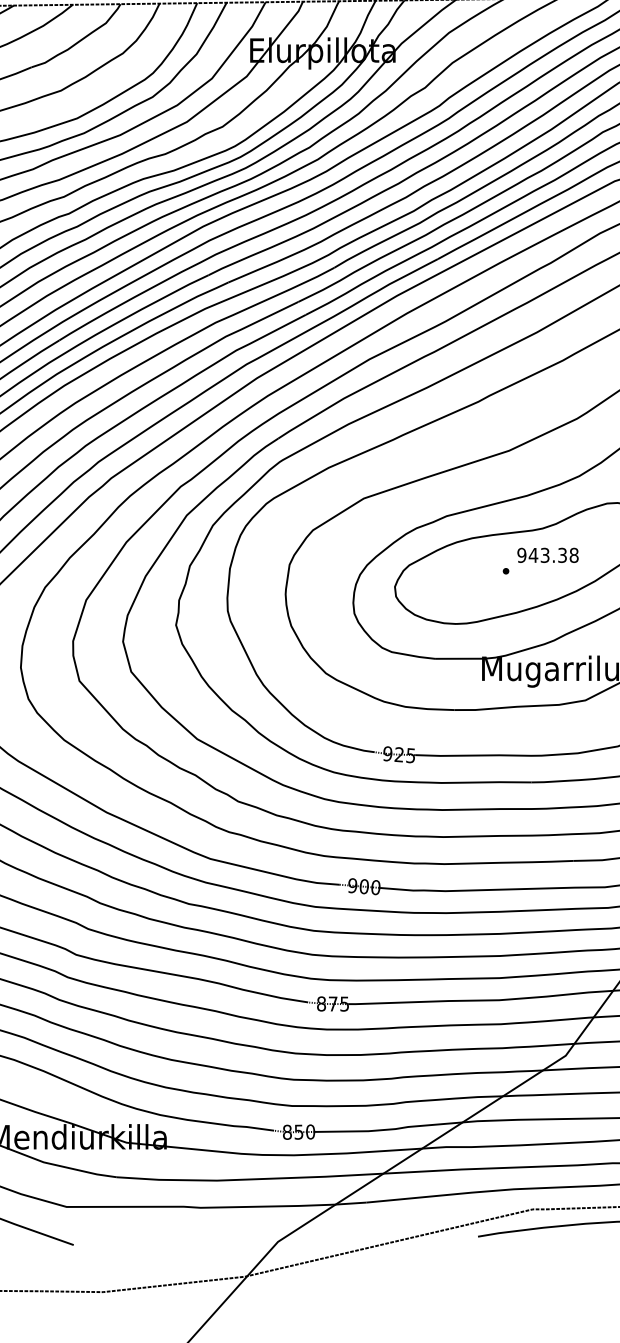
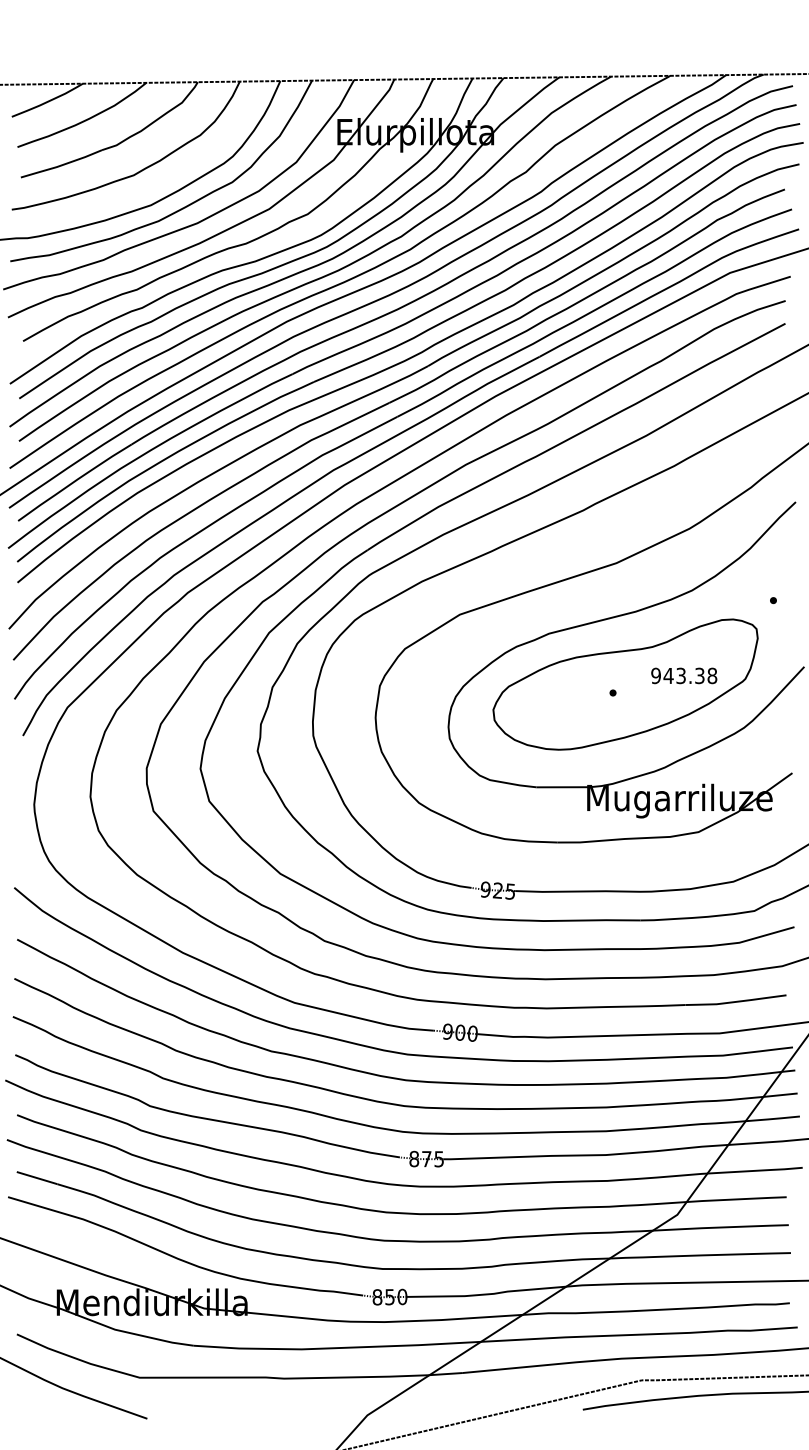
text: (548, 555) -> (684, 675), moved

